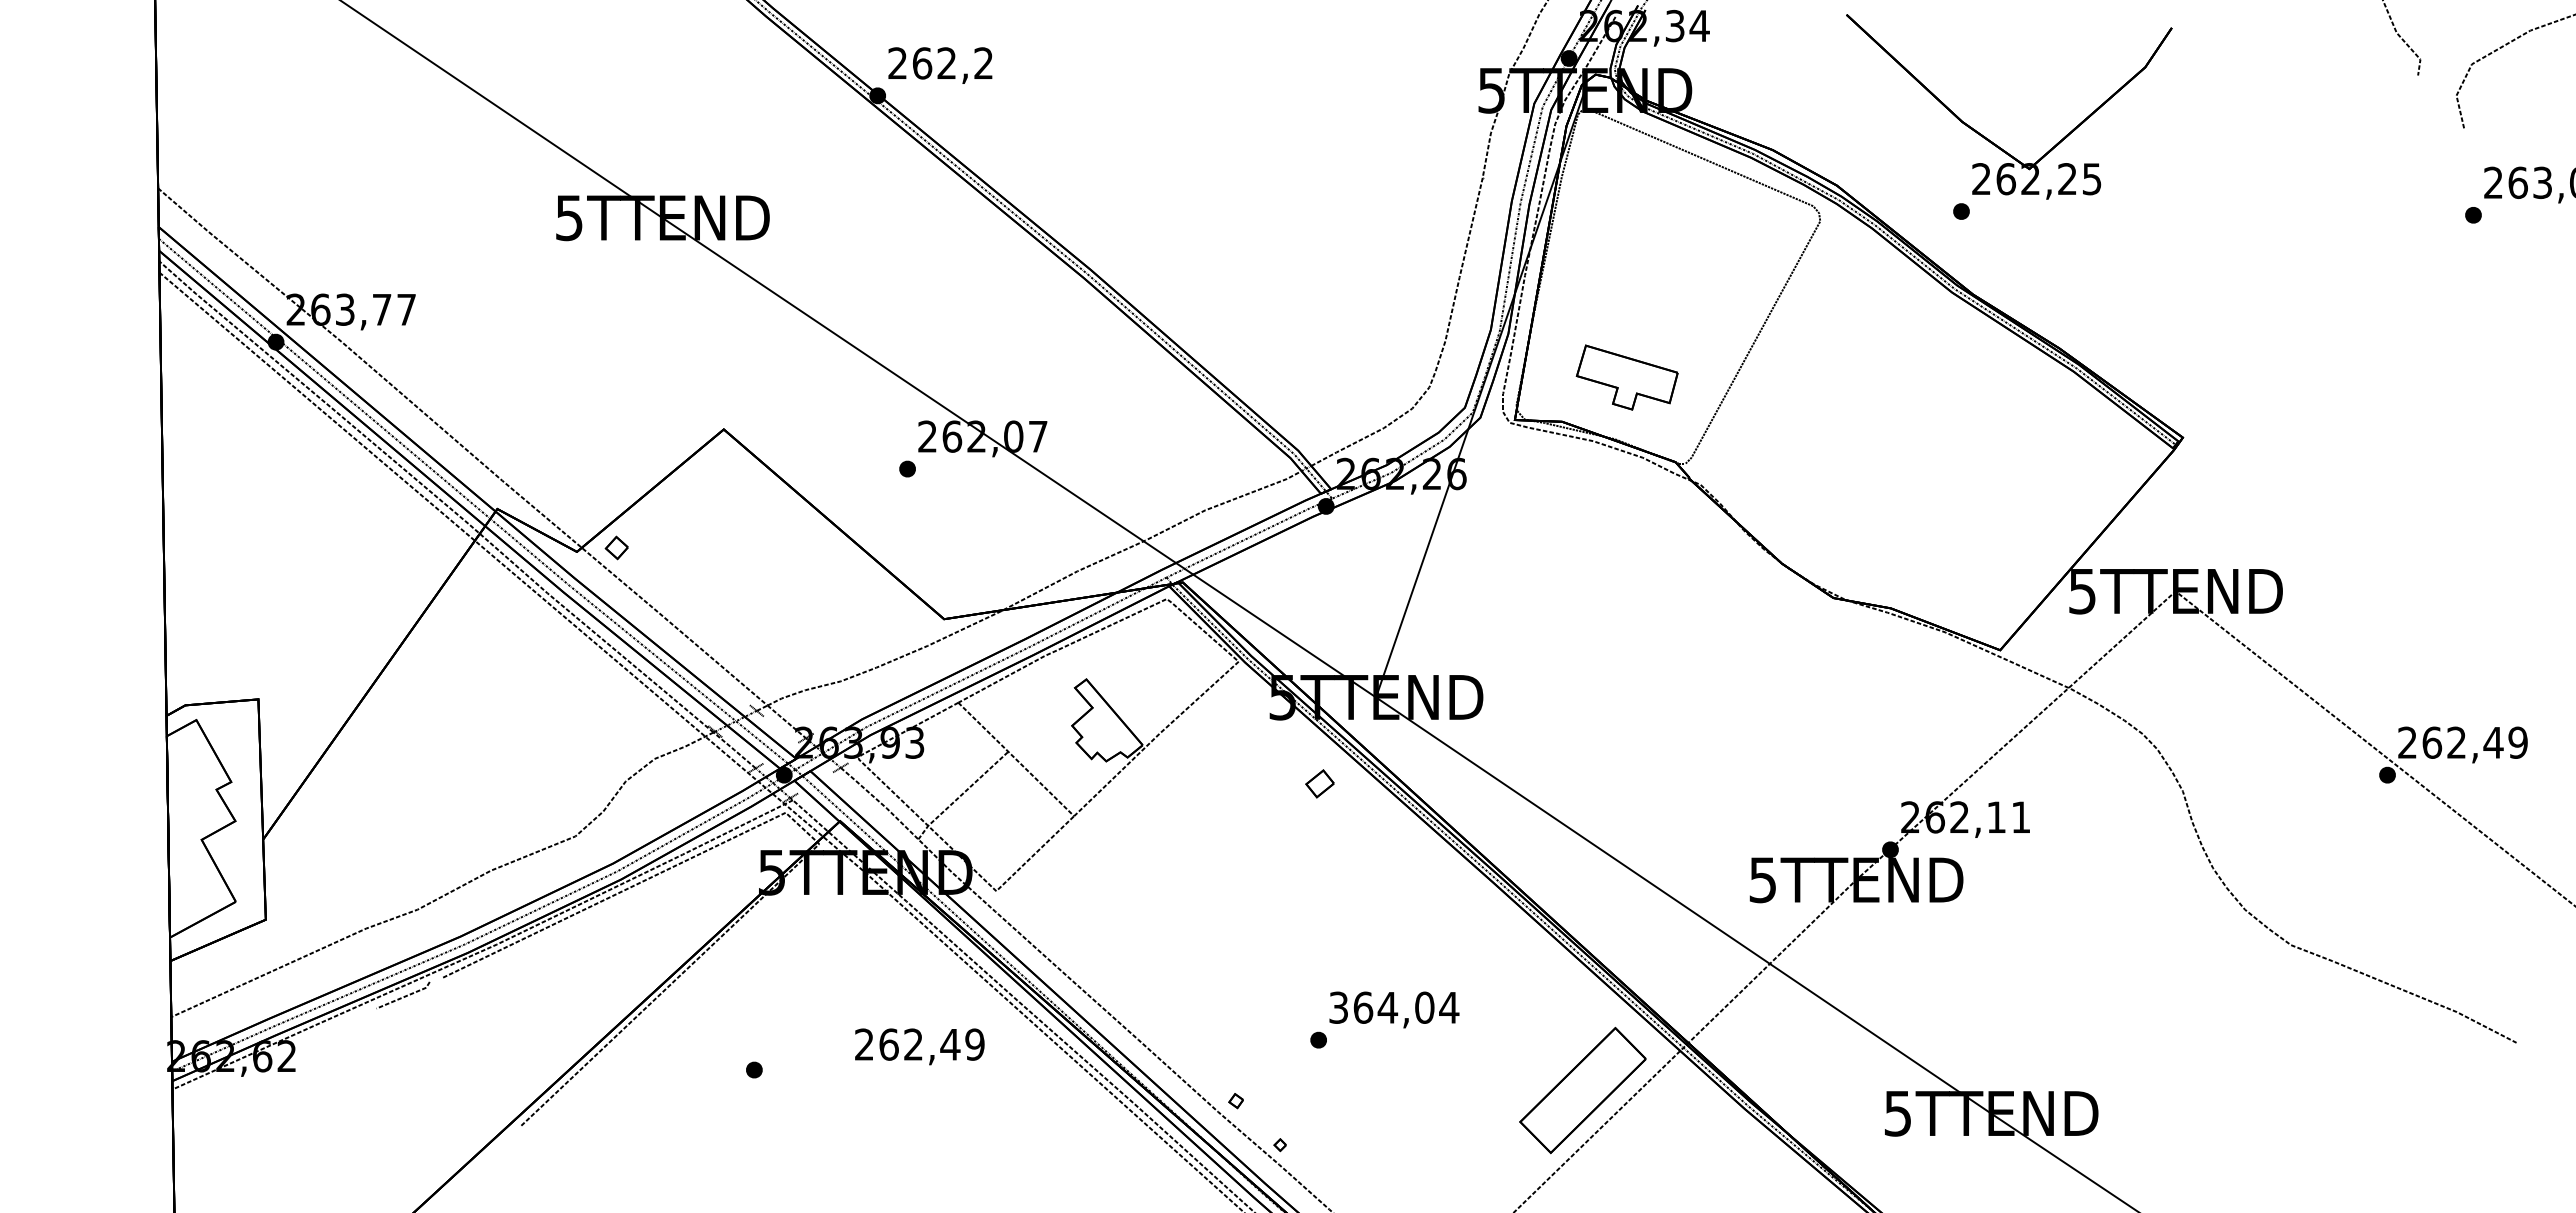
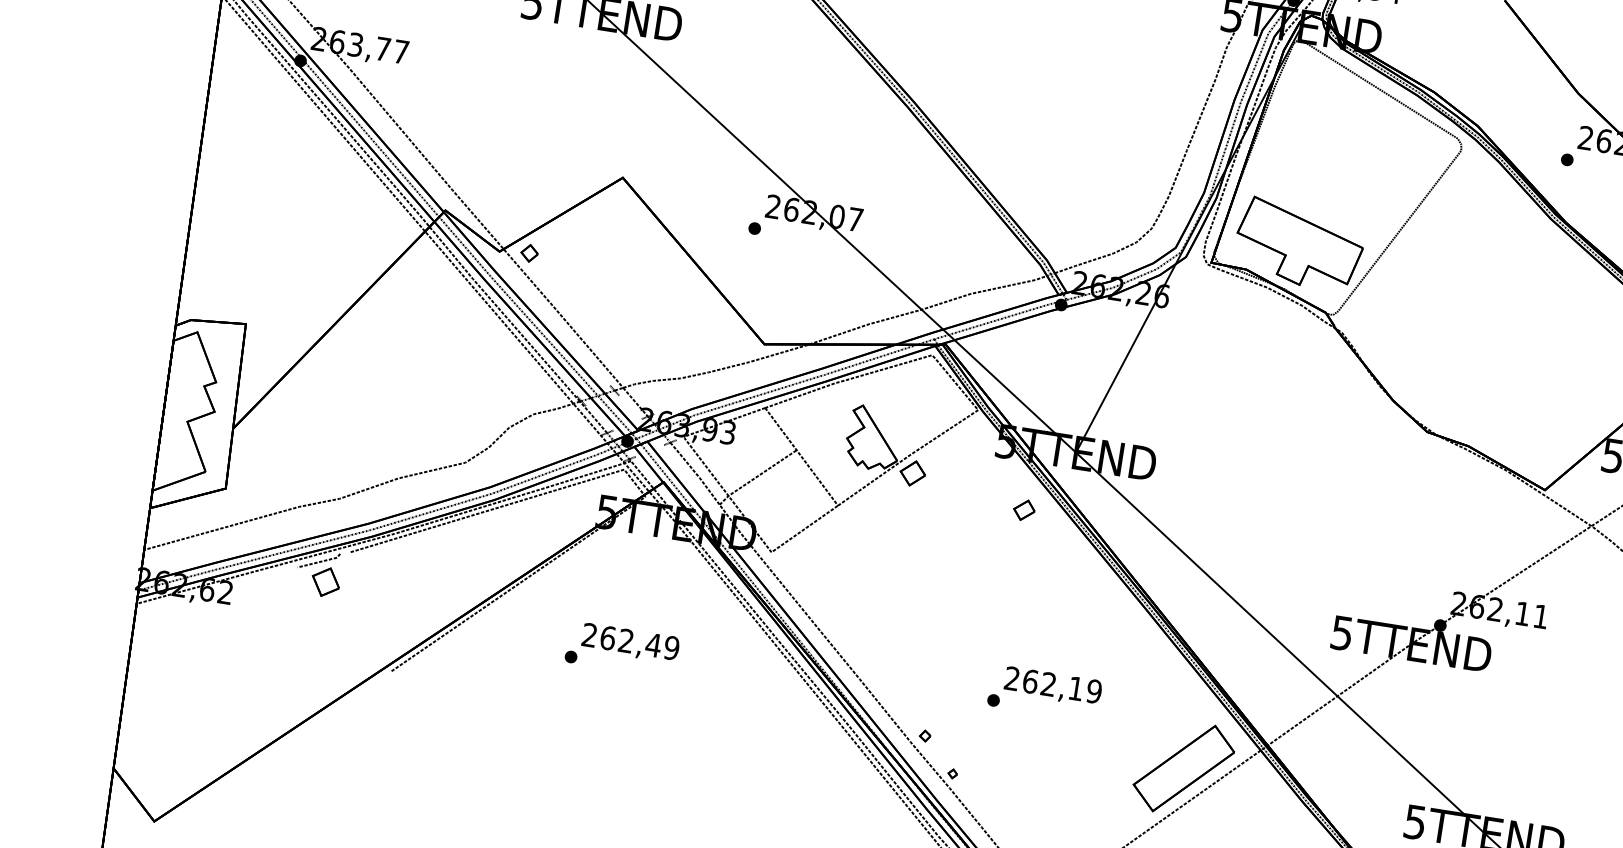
part: (1627, 377) -> (1299, 244), size x1.67
part: (1165, 757) -> (912, 472), added
text: (1394, 1007) -> (1053, 685), 364,04 -> 262,19
part: (416, 1022) -> (325, 582), added
text: (919, 1046) -> (630, 643), moved

